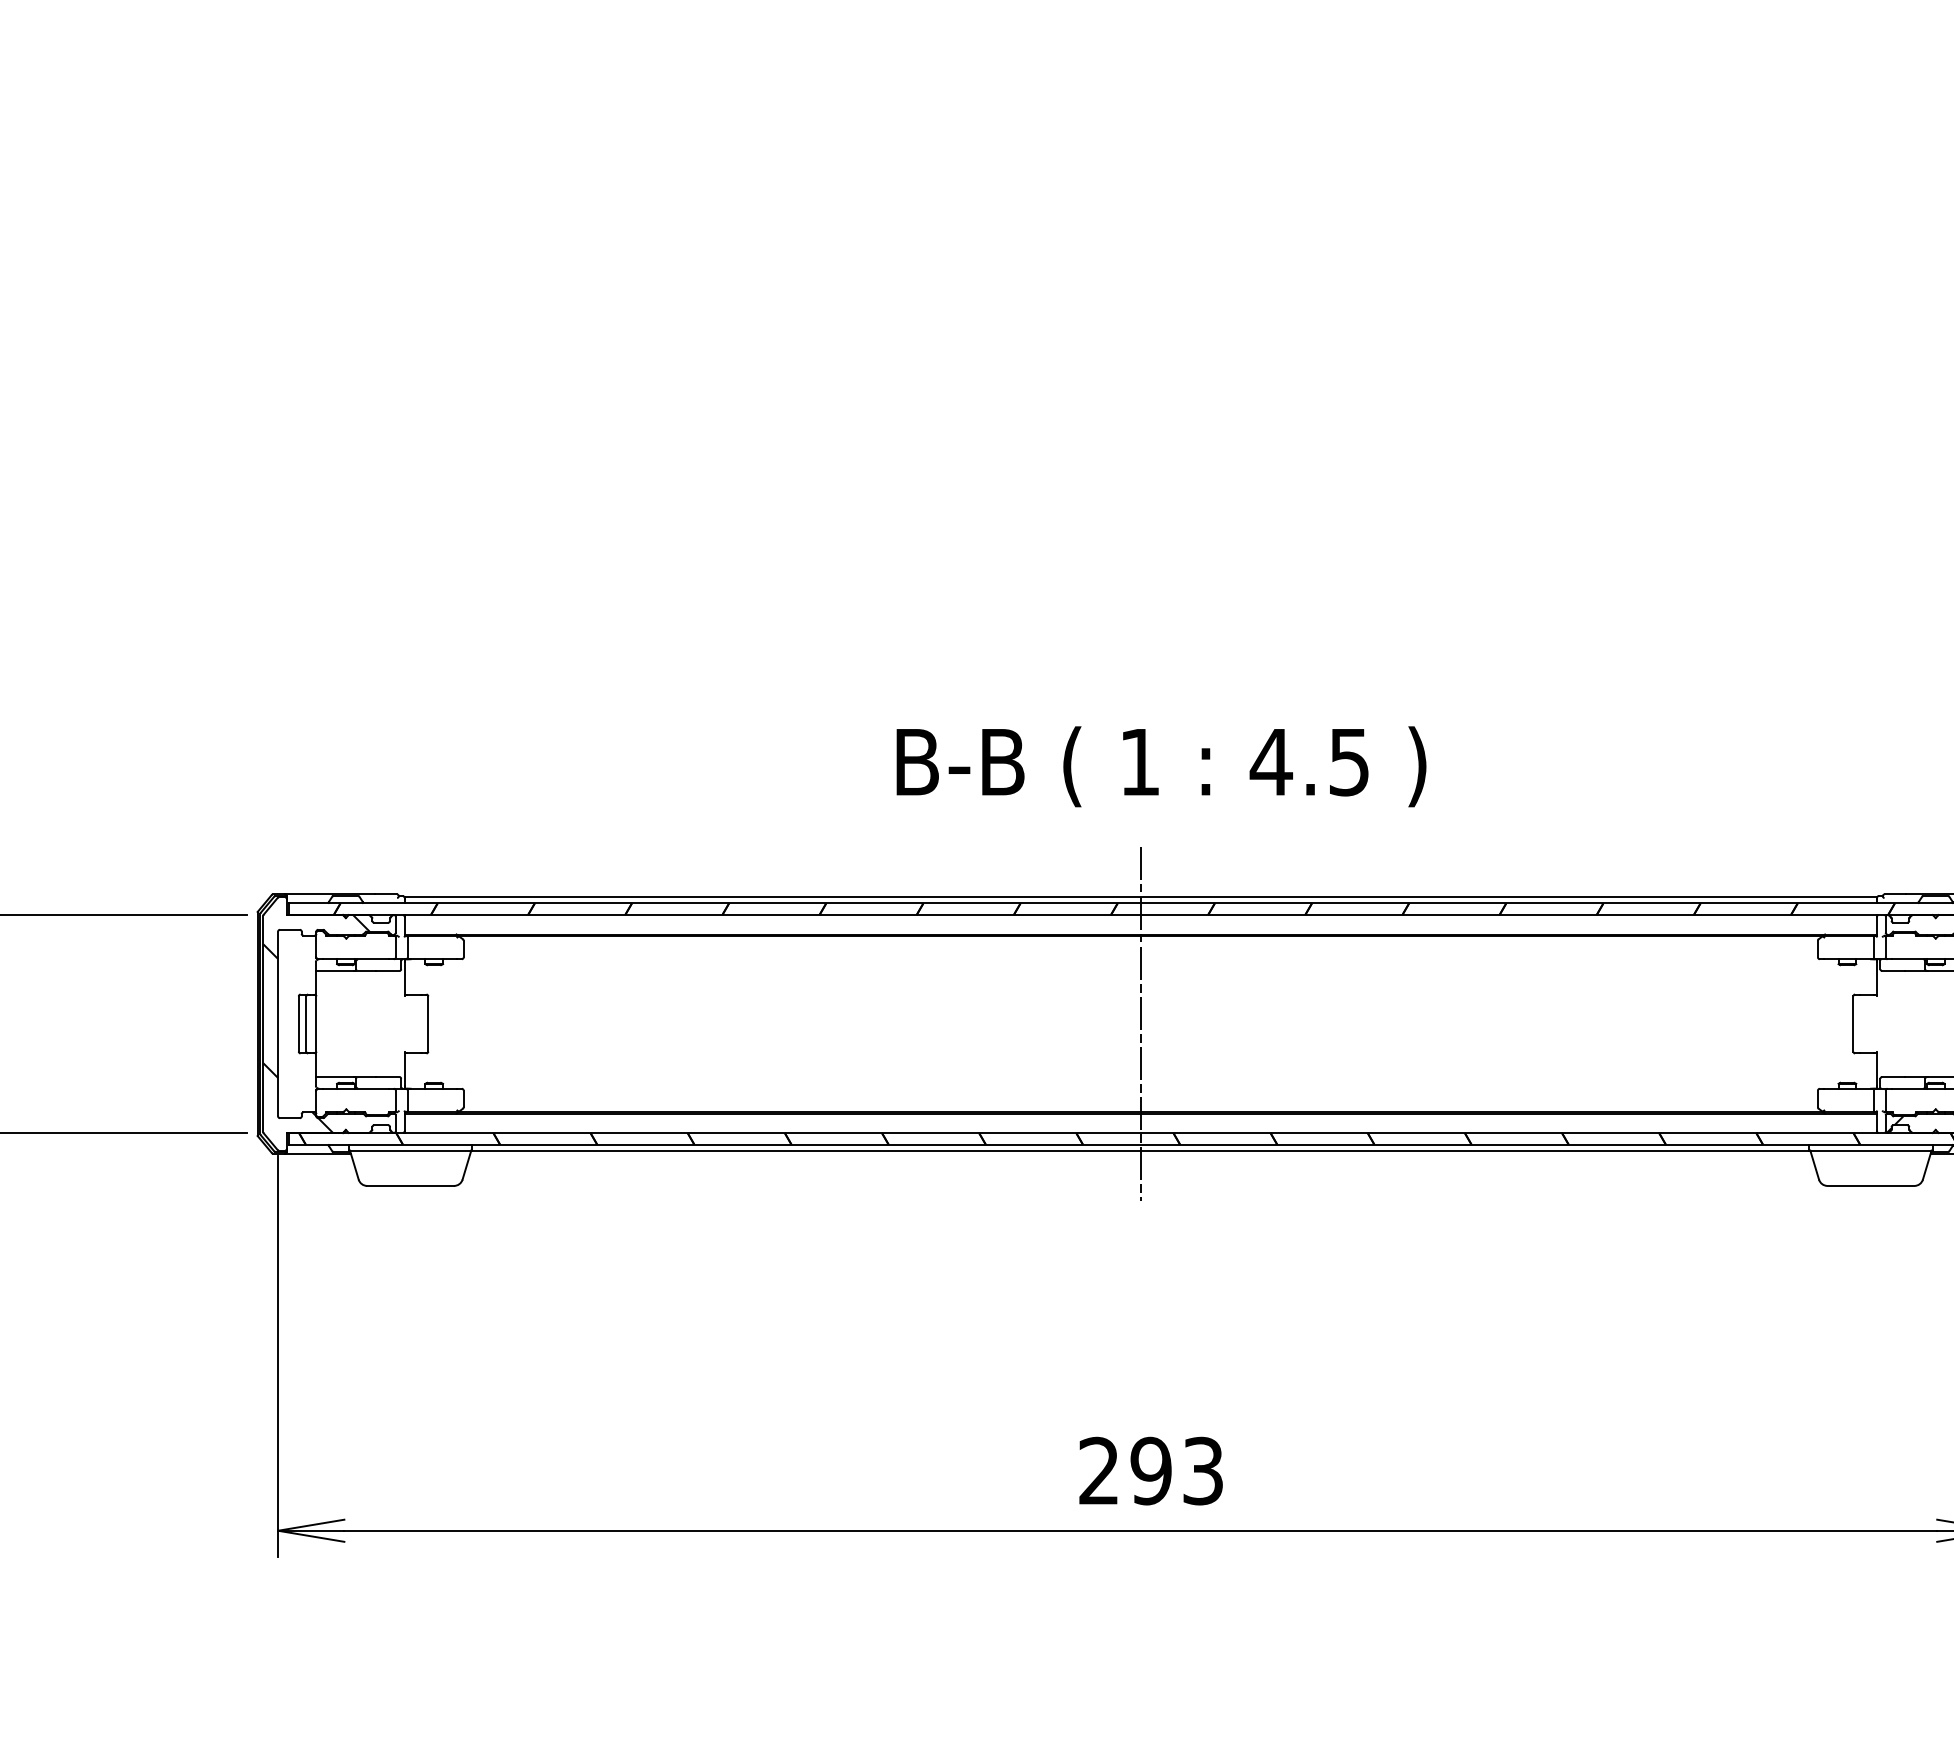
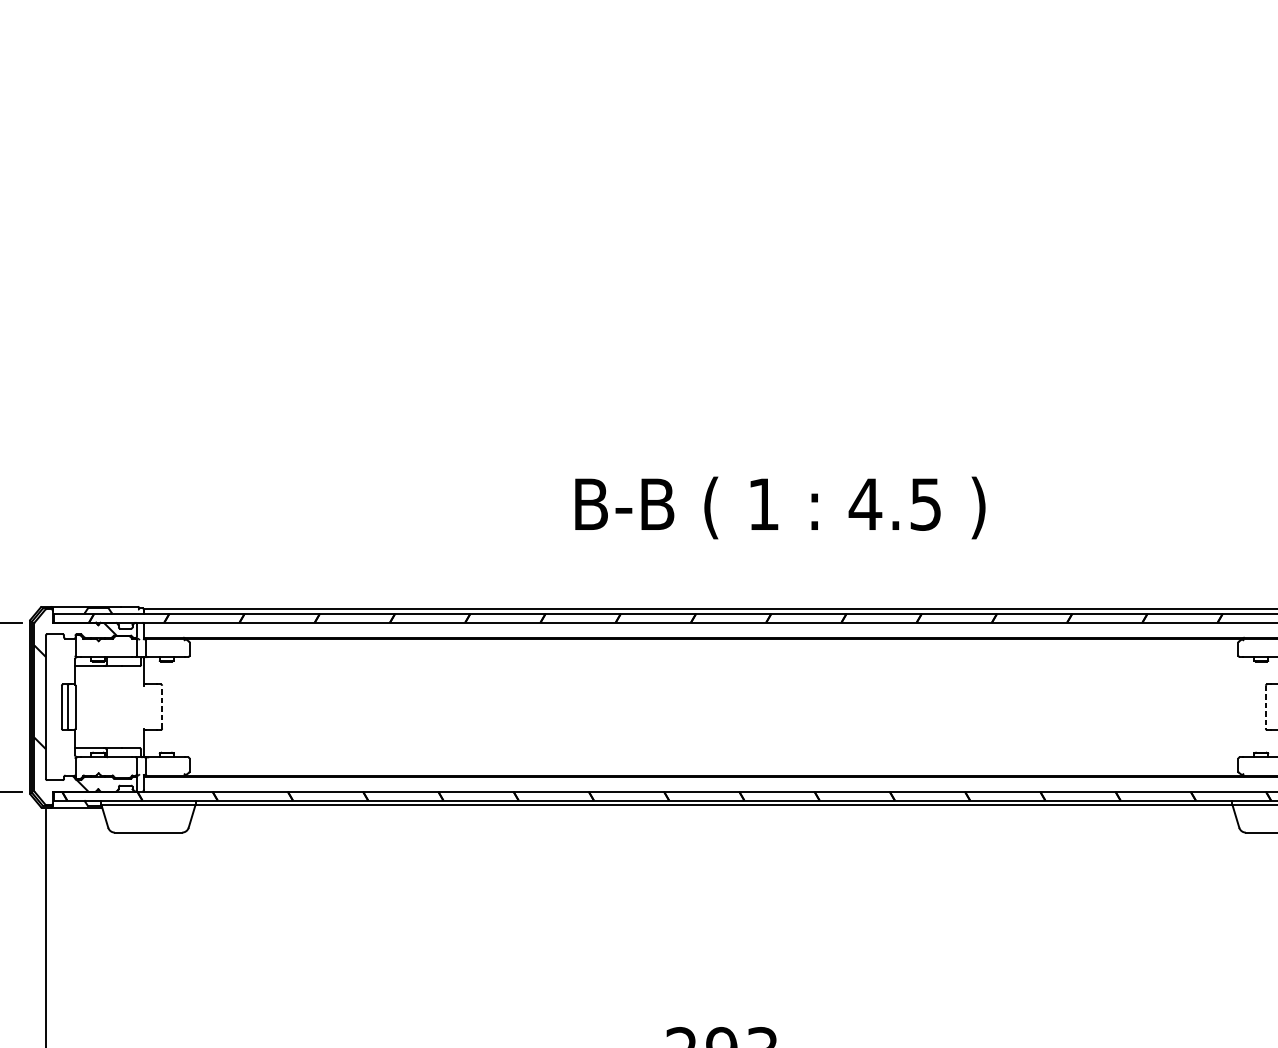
text: (1161, 766) -> (780, 507), moved
line: (1140, 1023) -> (713, 706), removed
line: (428, 1024) -> (162, 707), solid -> dashed
line: (1853, 1024) -> (1265, 707), solid -> dashed

